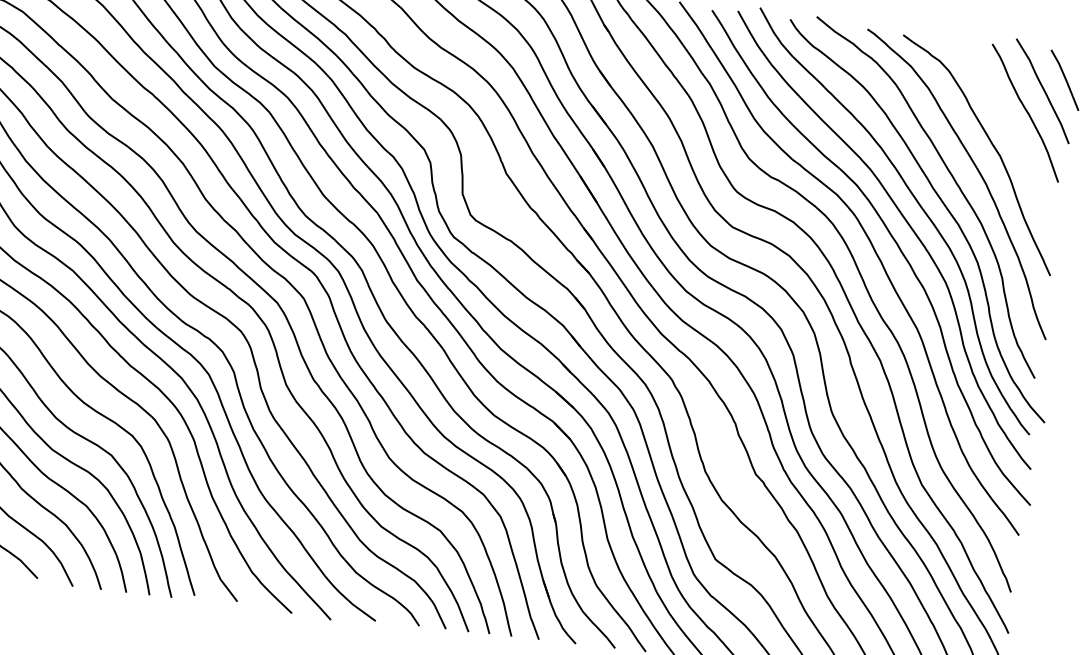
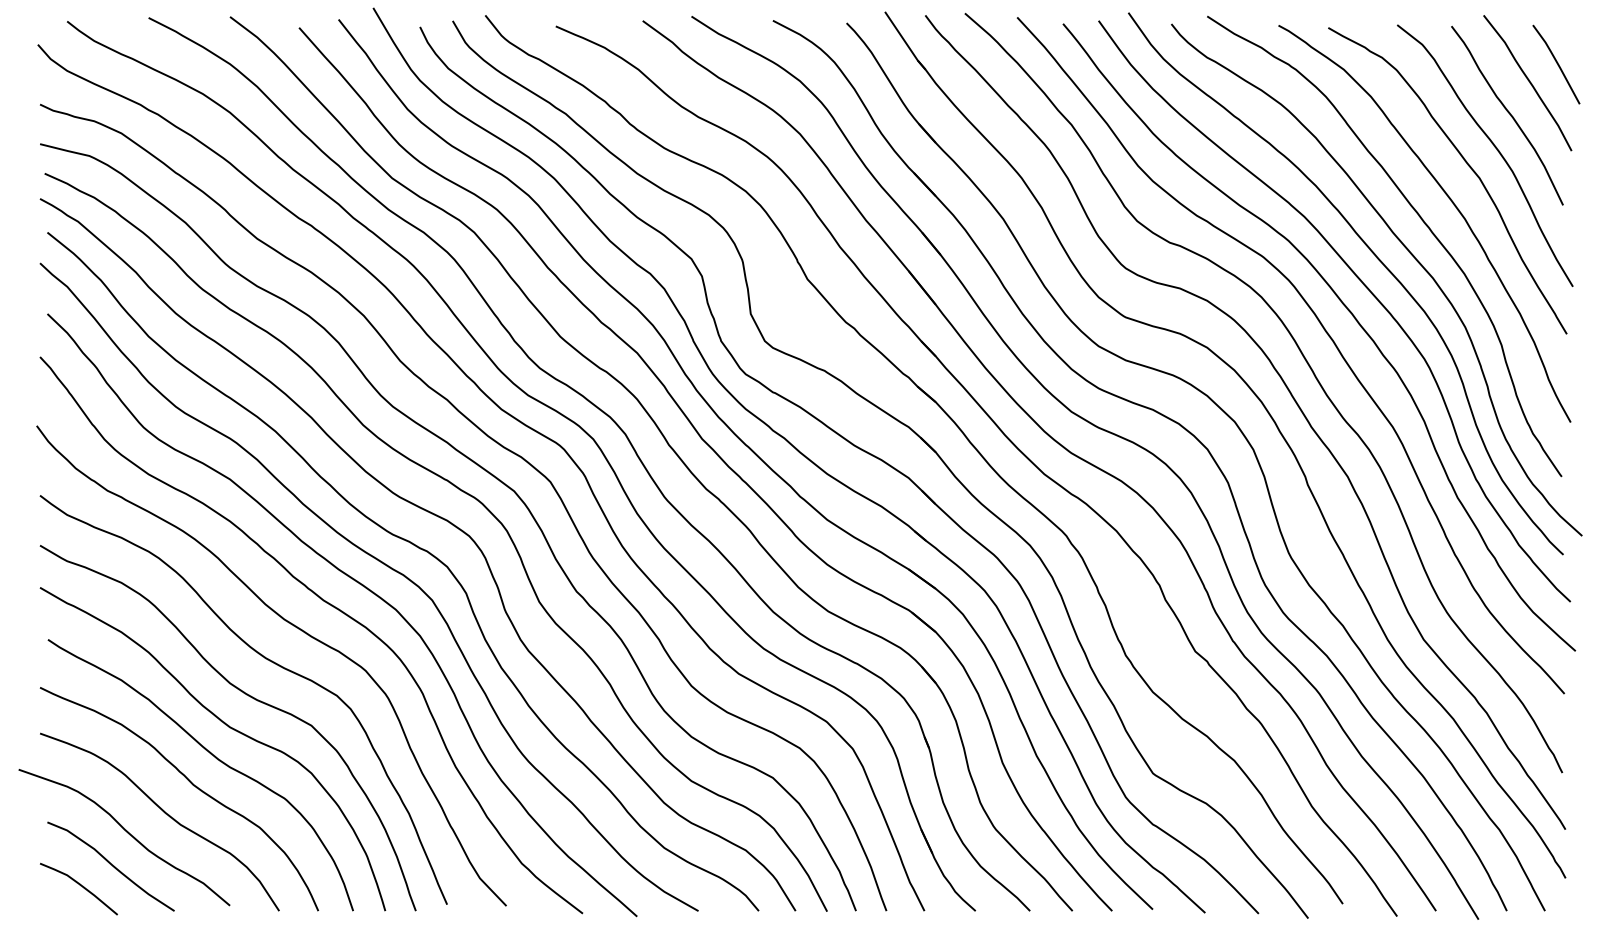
curve: (1013, 135) -> (1494, 147), added

